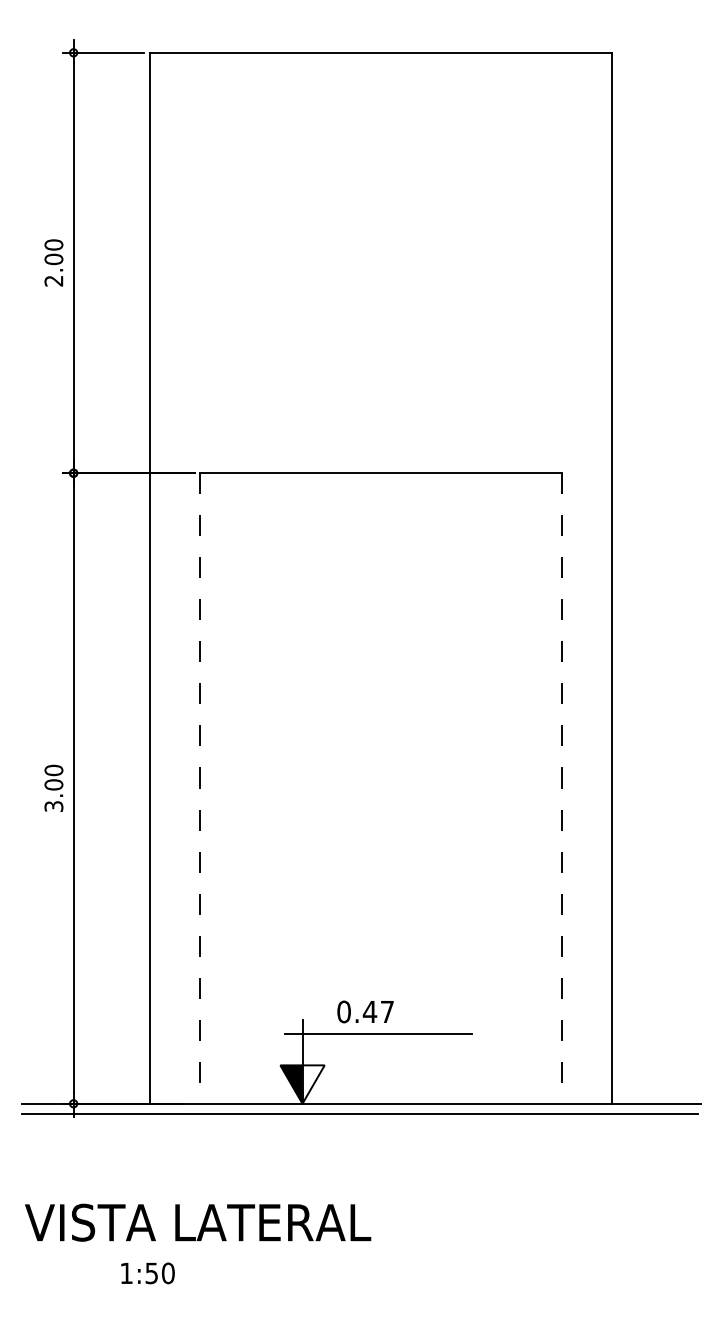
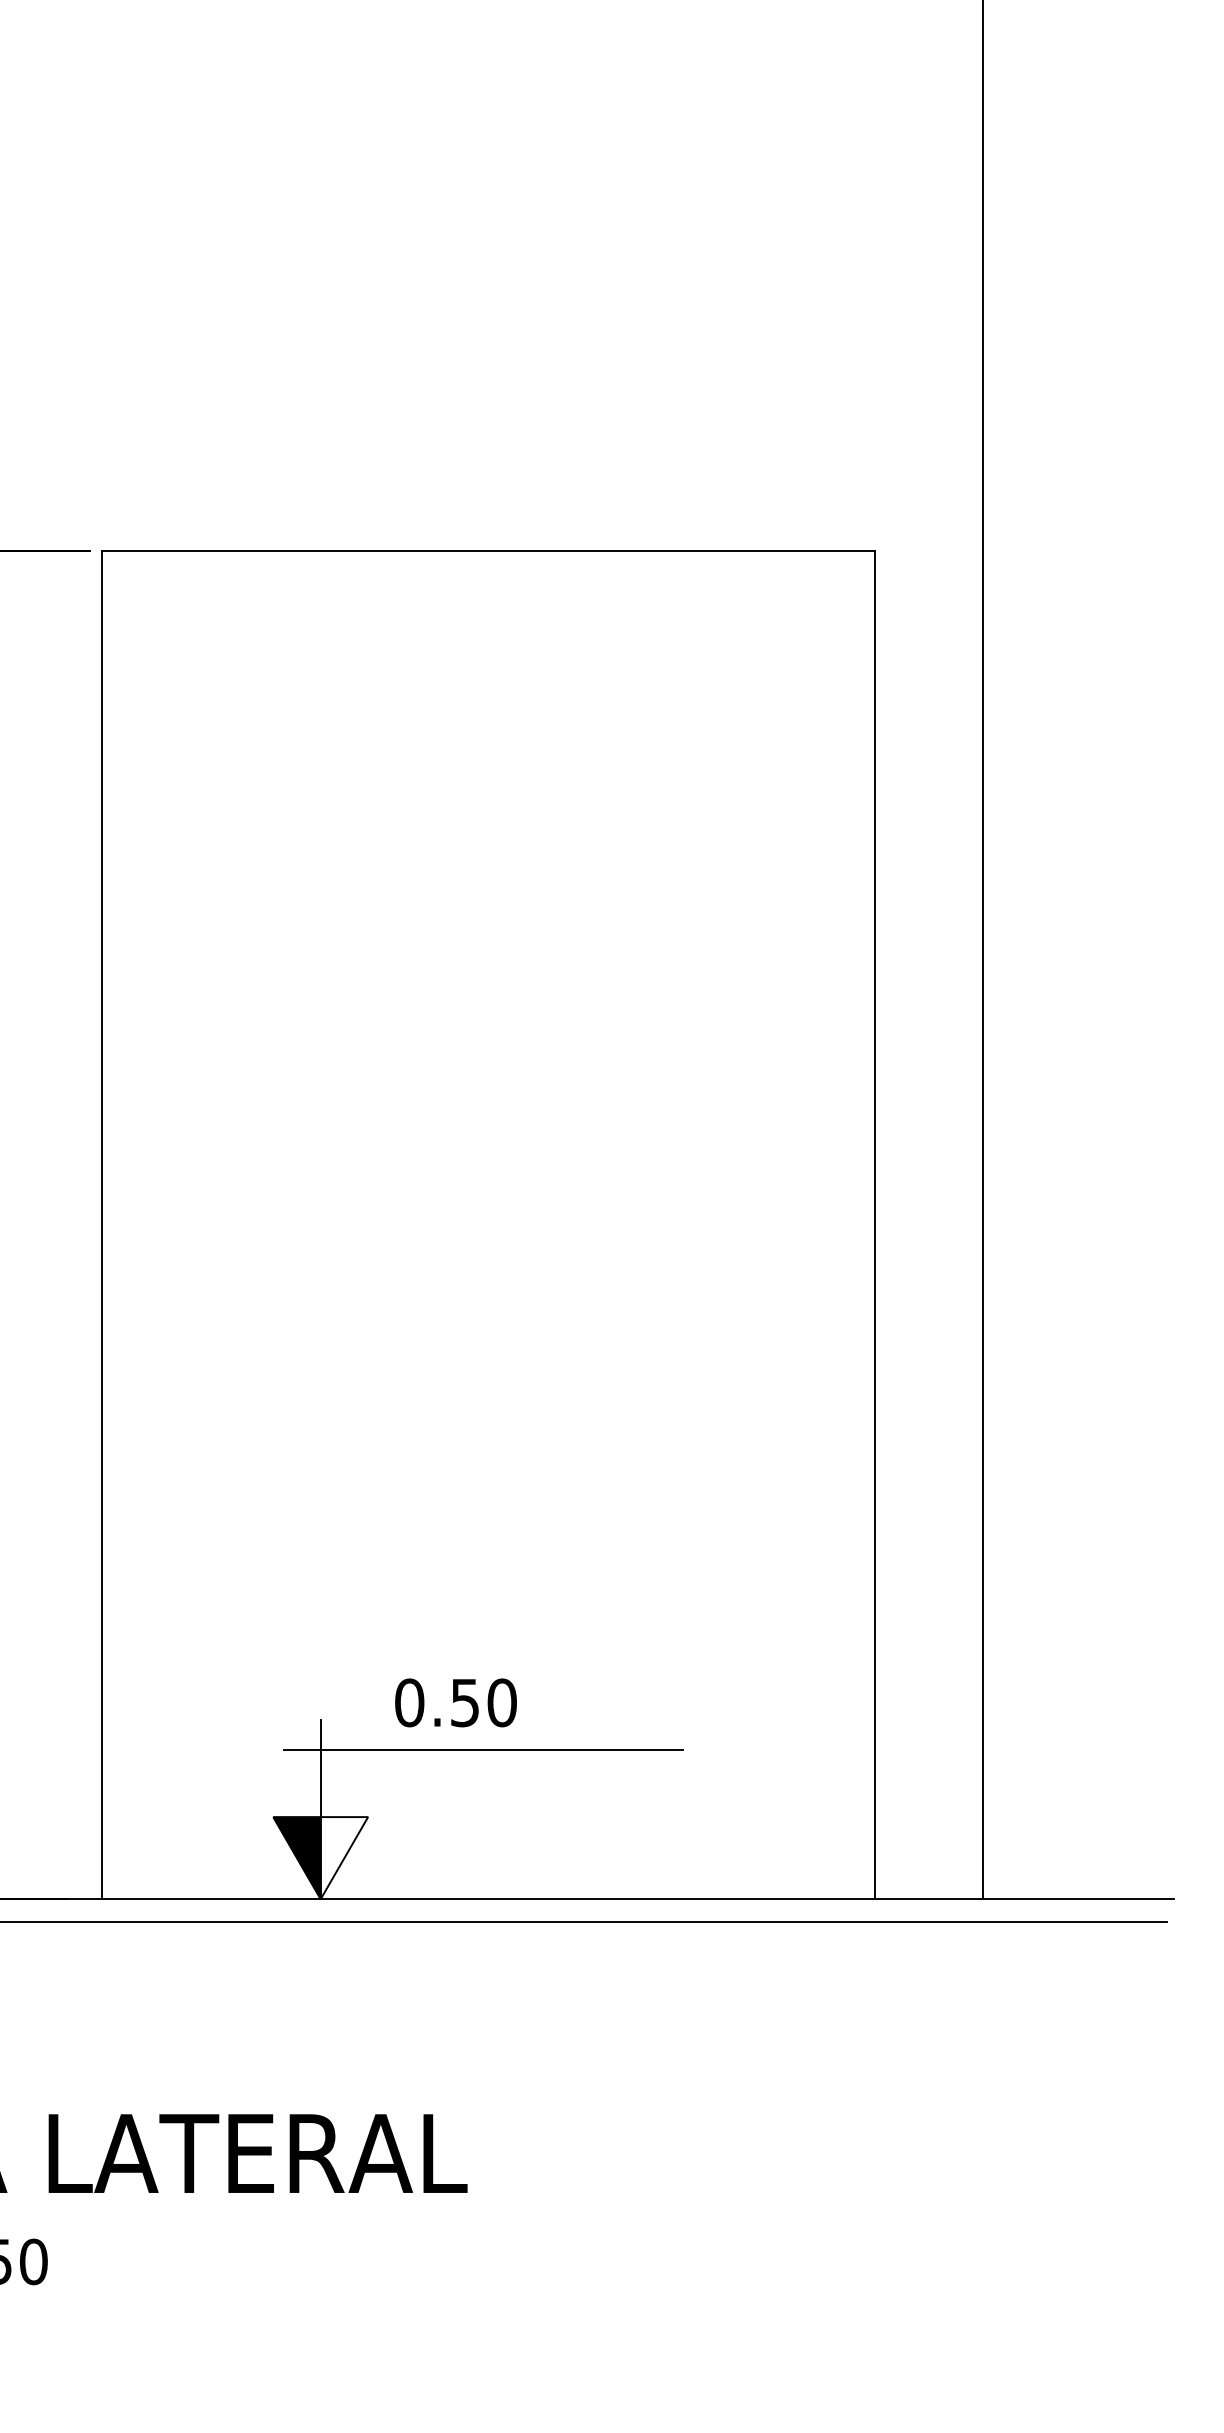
line: (200, 789) -> (102, 1227), dashed -> solid
line: (561, 789) -> (874, 1227), dashed -> solid
text: (378, 1011) -> (483, 1701), 0.47 -> 0.50

